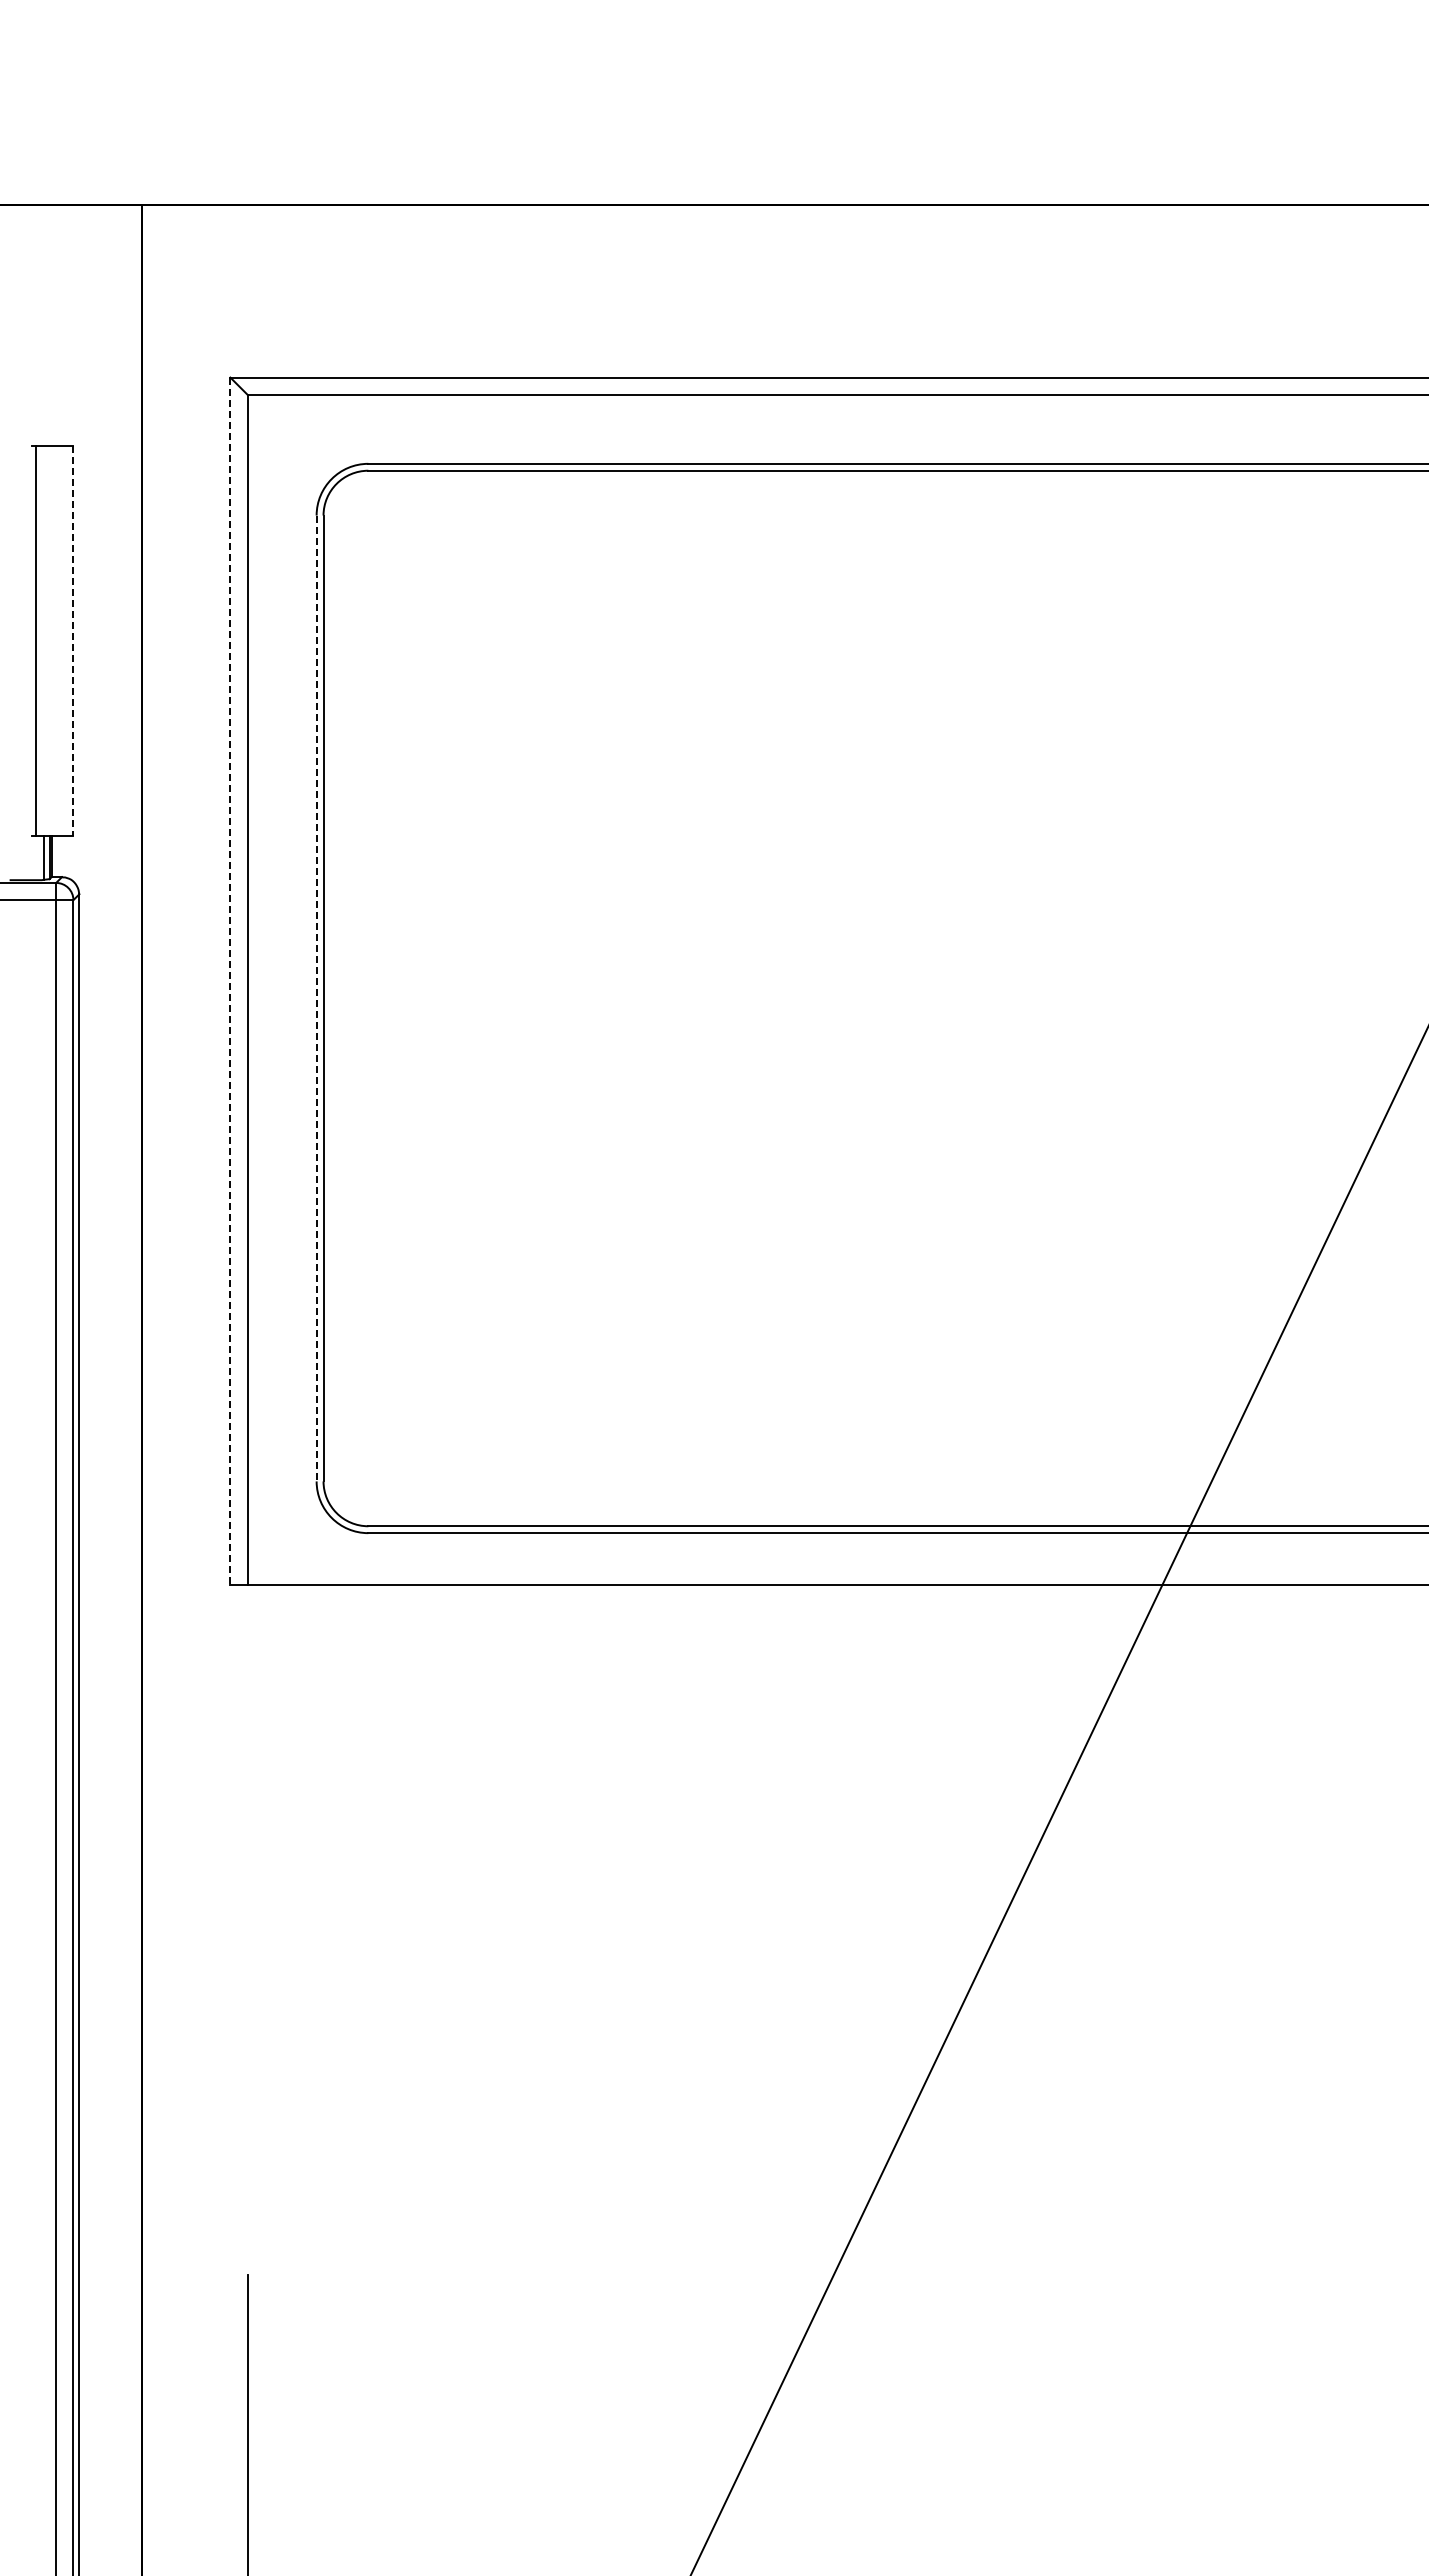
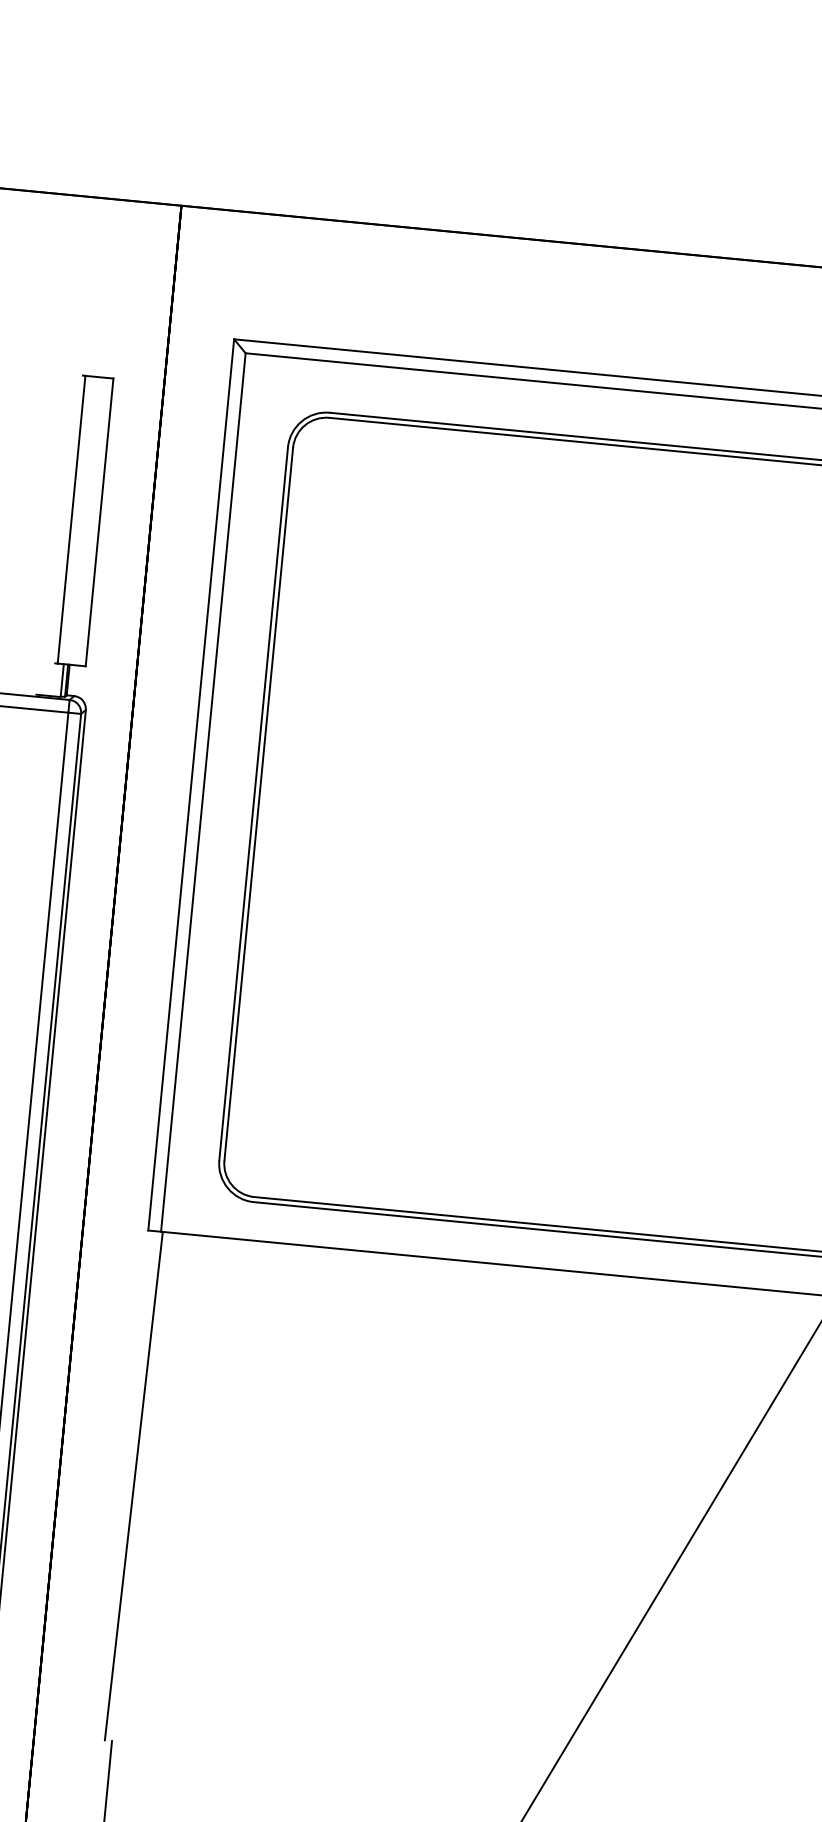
line: (73, 640) -> (99, 522), dashed -> solid
line: (230, 981) -> (191, 785), dashed -> solid
line: (316, 998) -> (253, 803), dashed -> solid
line: (243, 1929) -> (133, 1485), added

